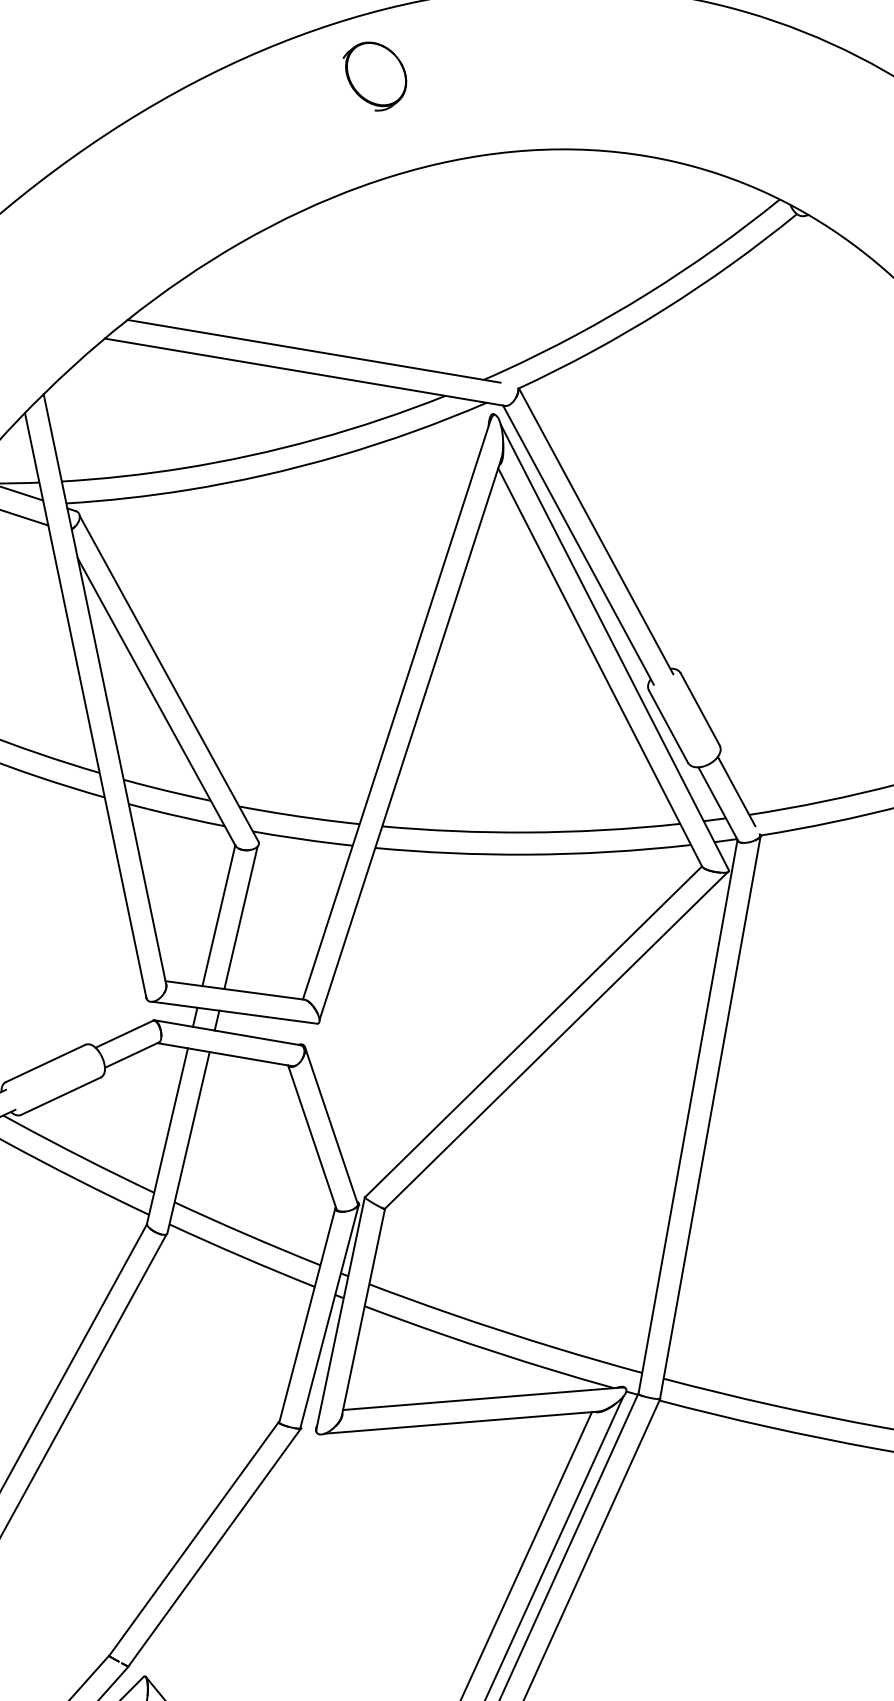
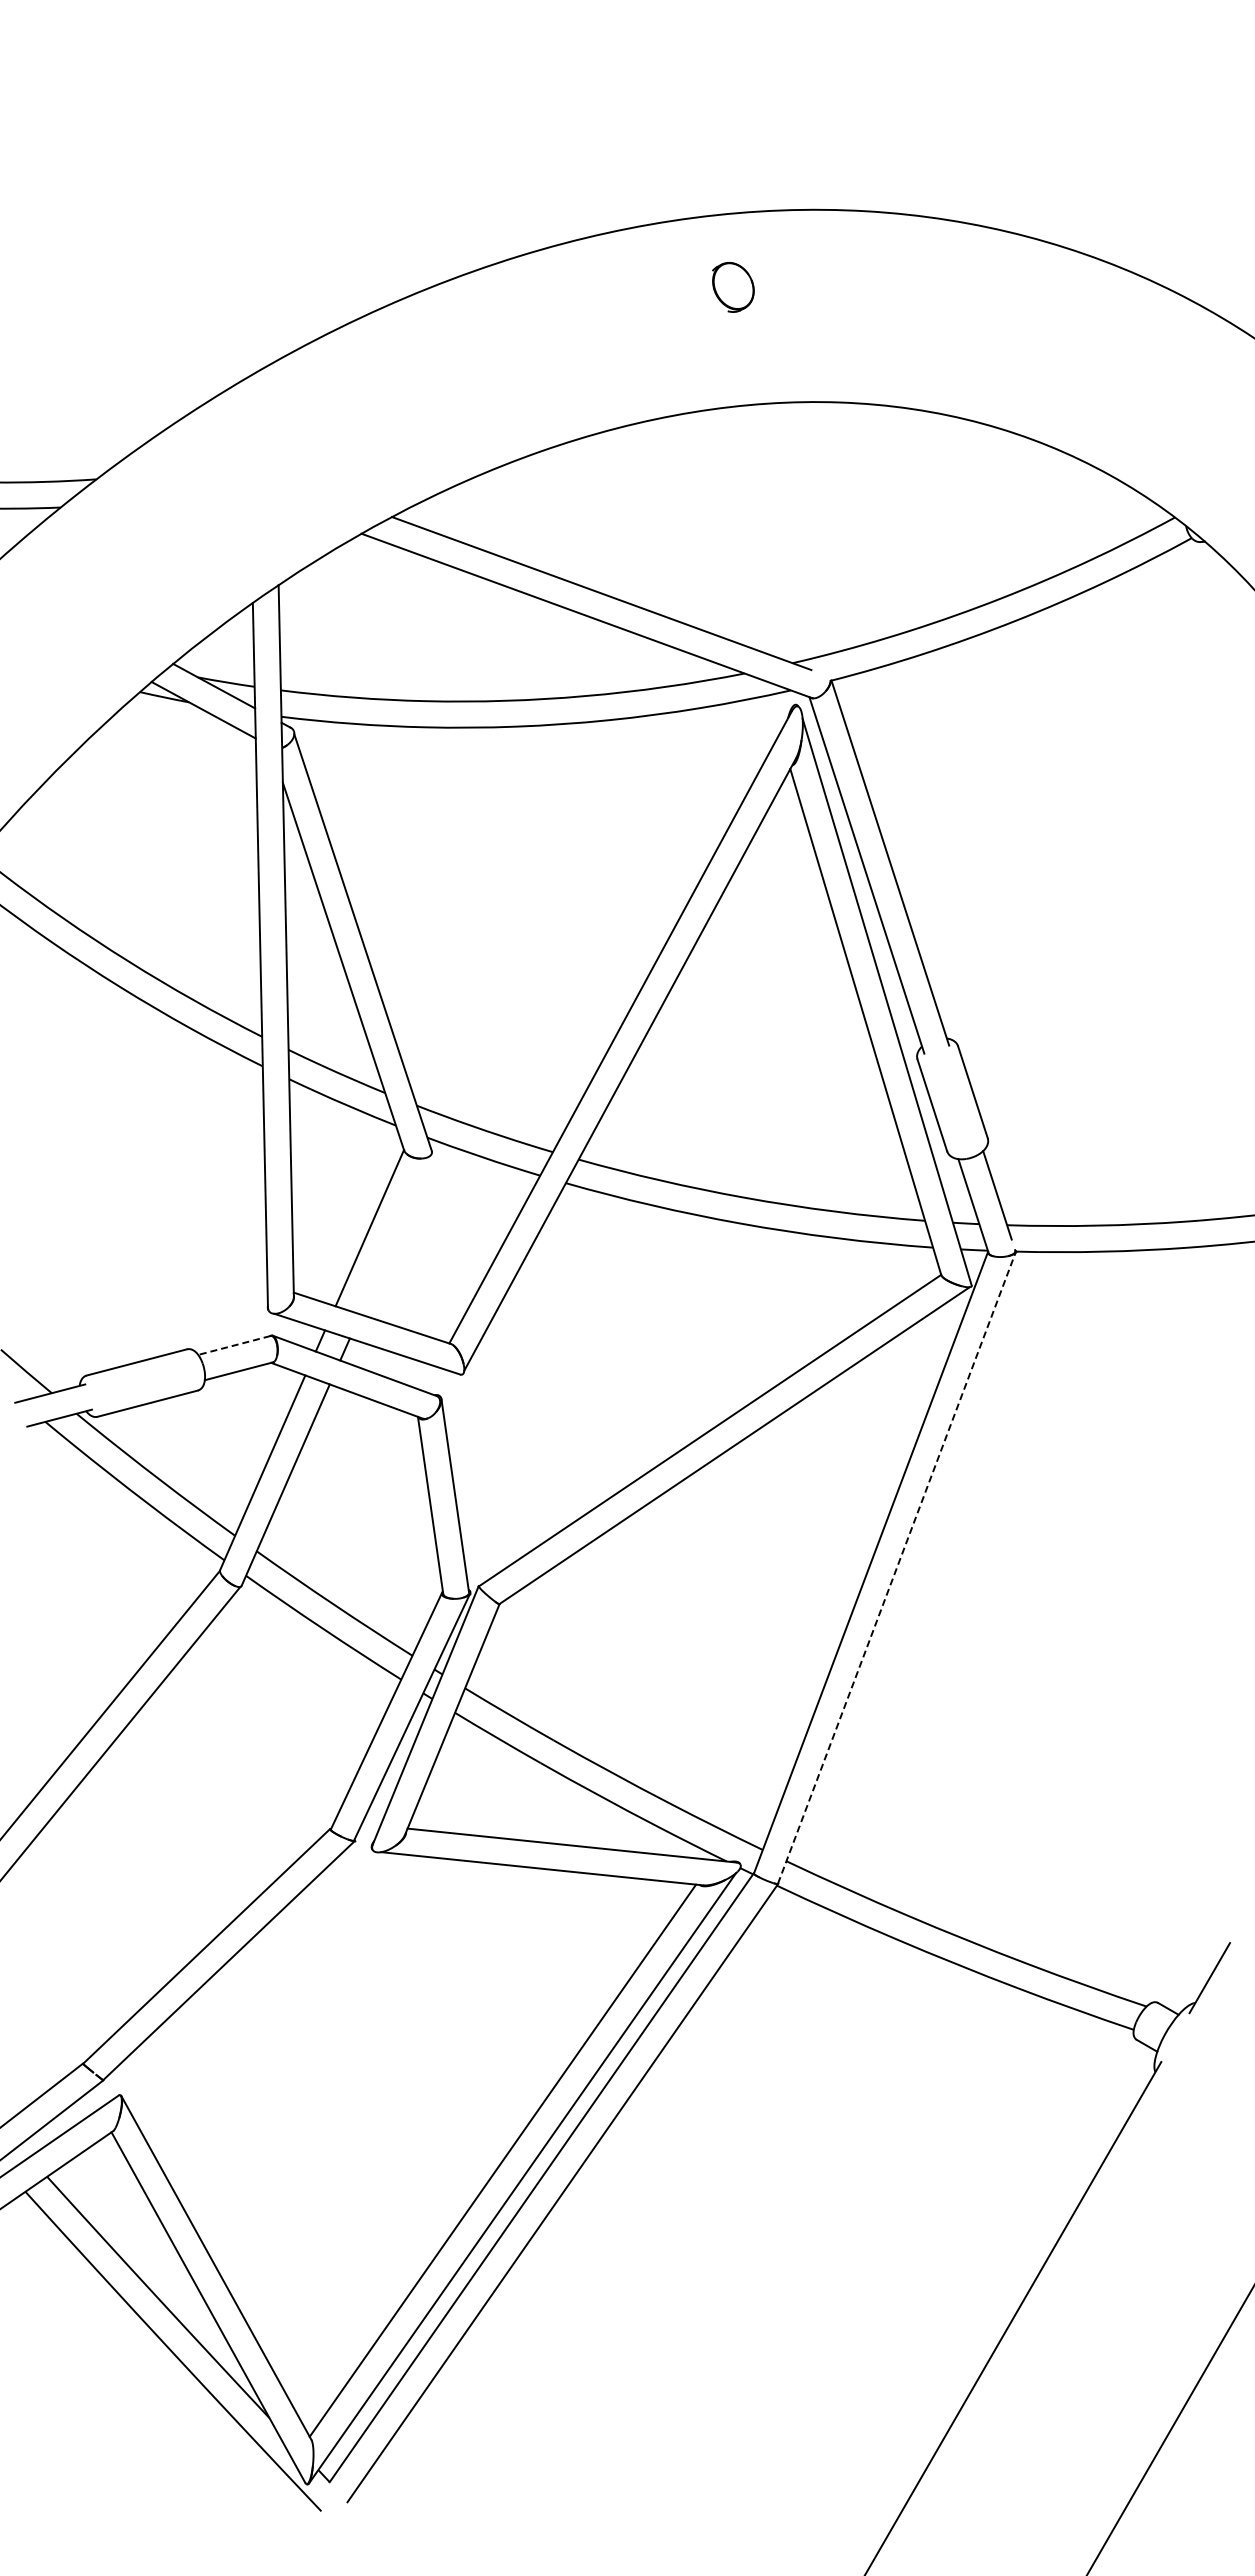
part: (376, 76) -> (733, 287), size x0.6
line: (240, 918) -> (394, 1235), removed
line: (123, 1034) -> (233, 1345), solid -> dashed
line: (709, 1117) -> (896, 1567), solid -> dashed

